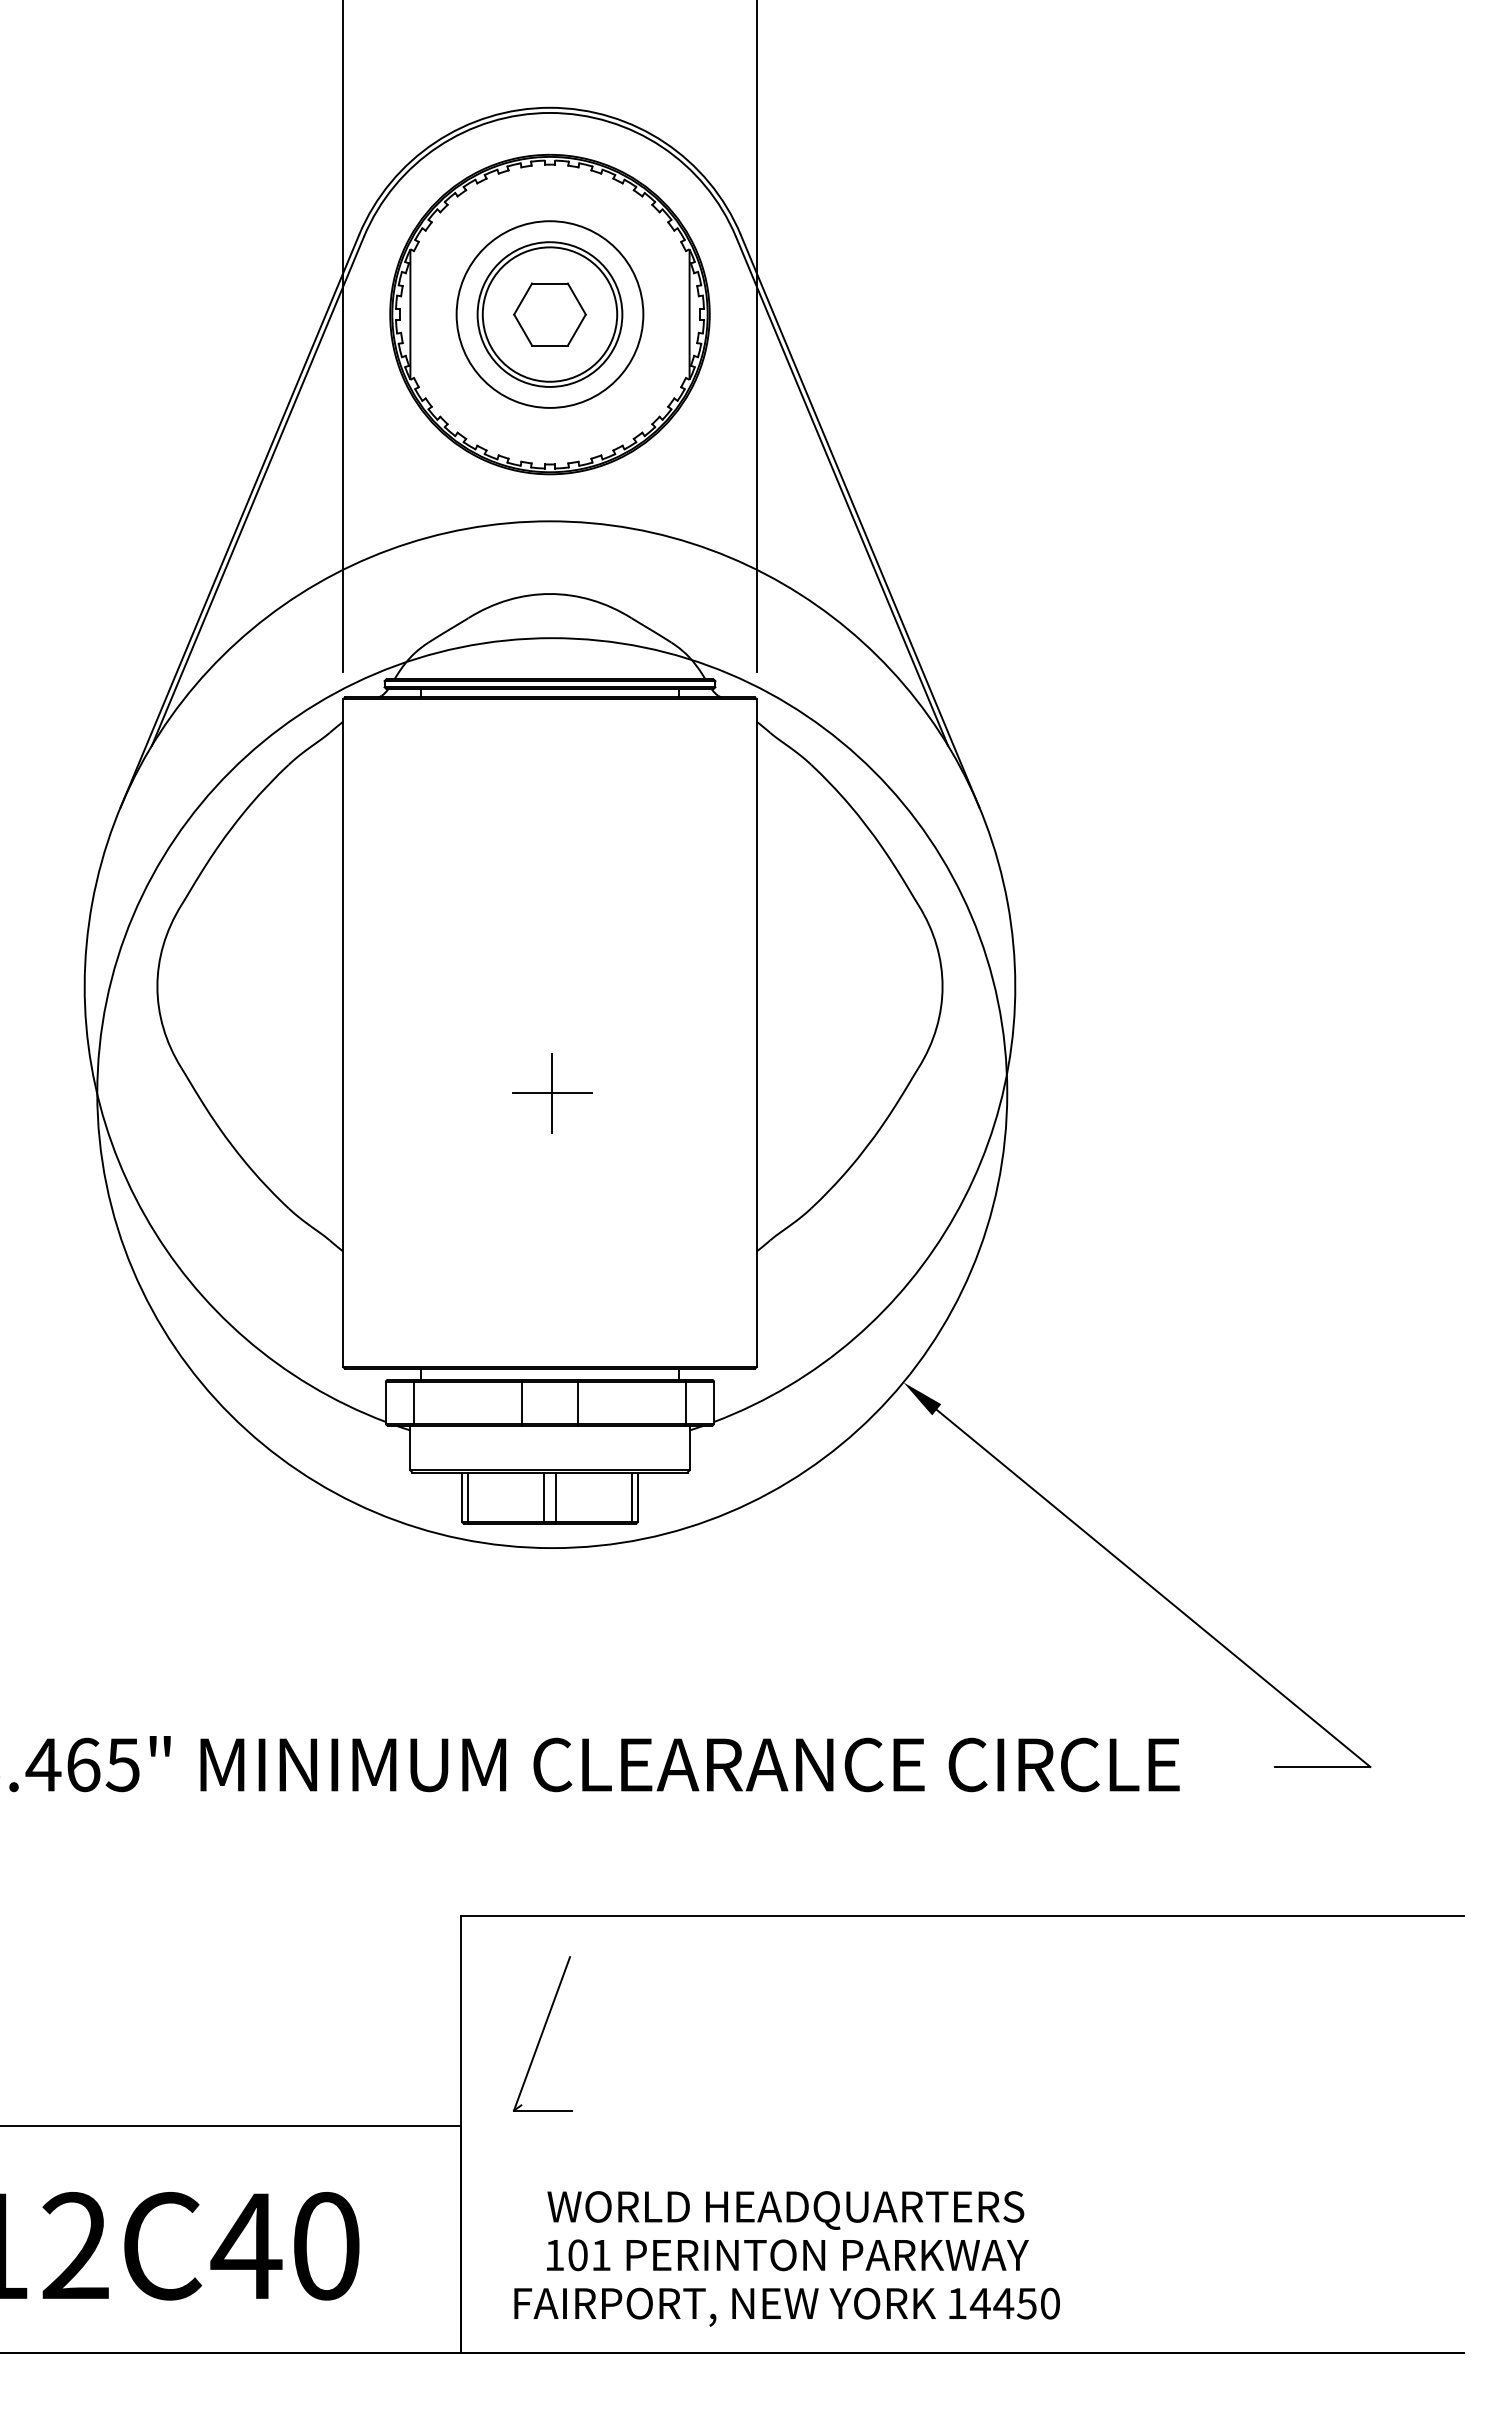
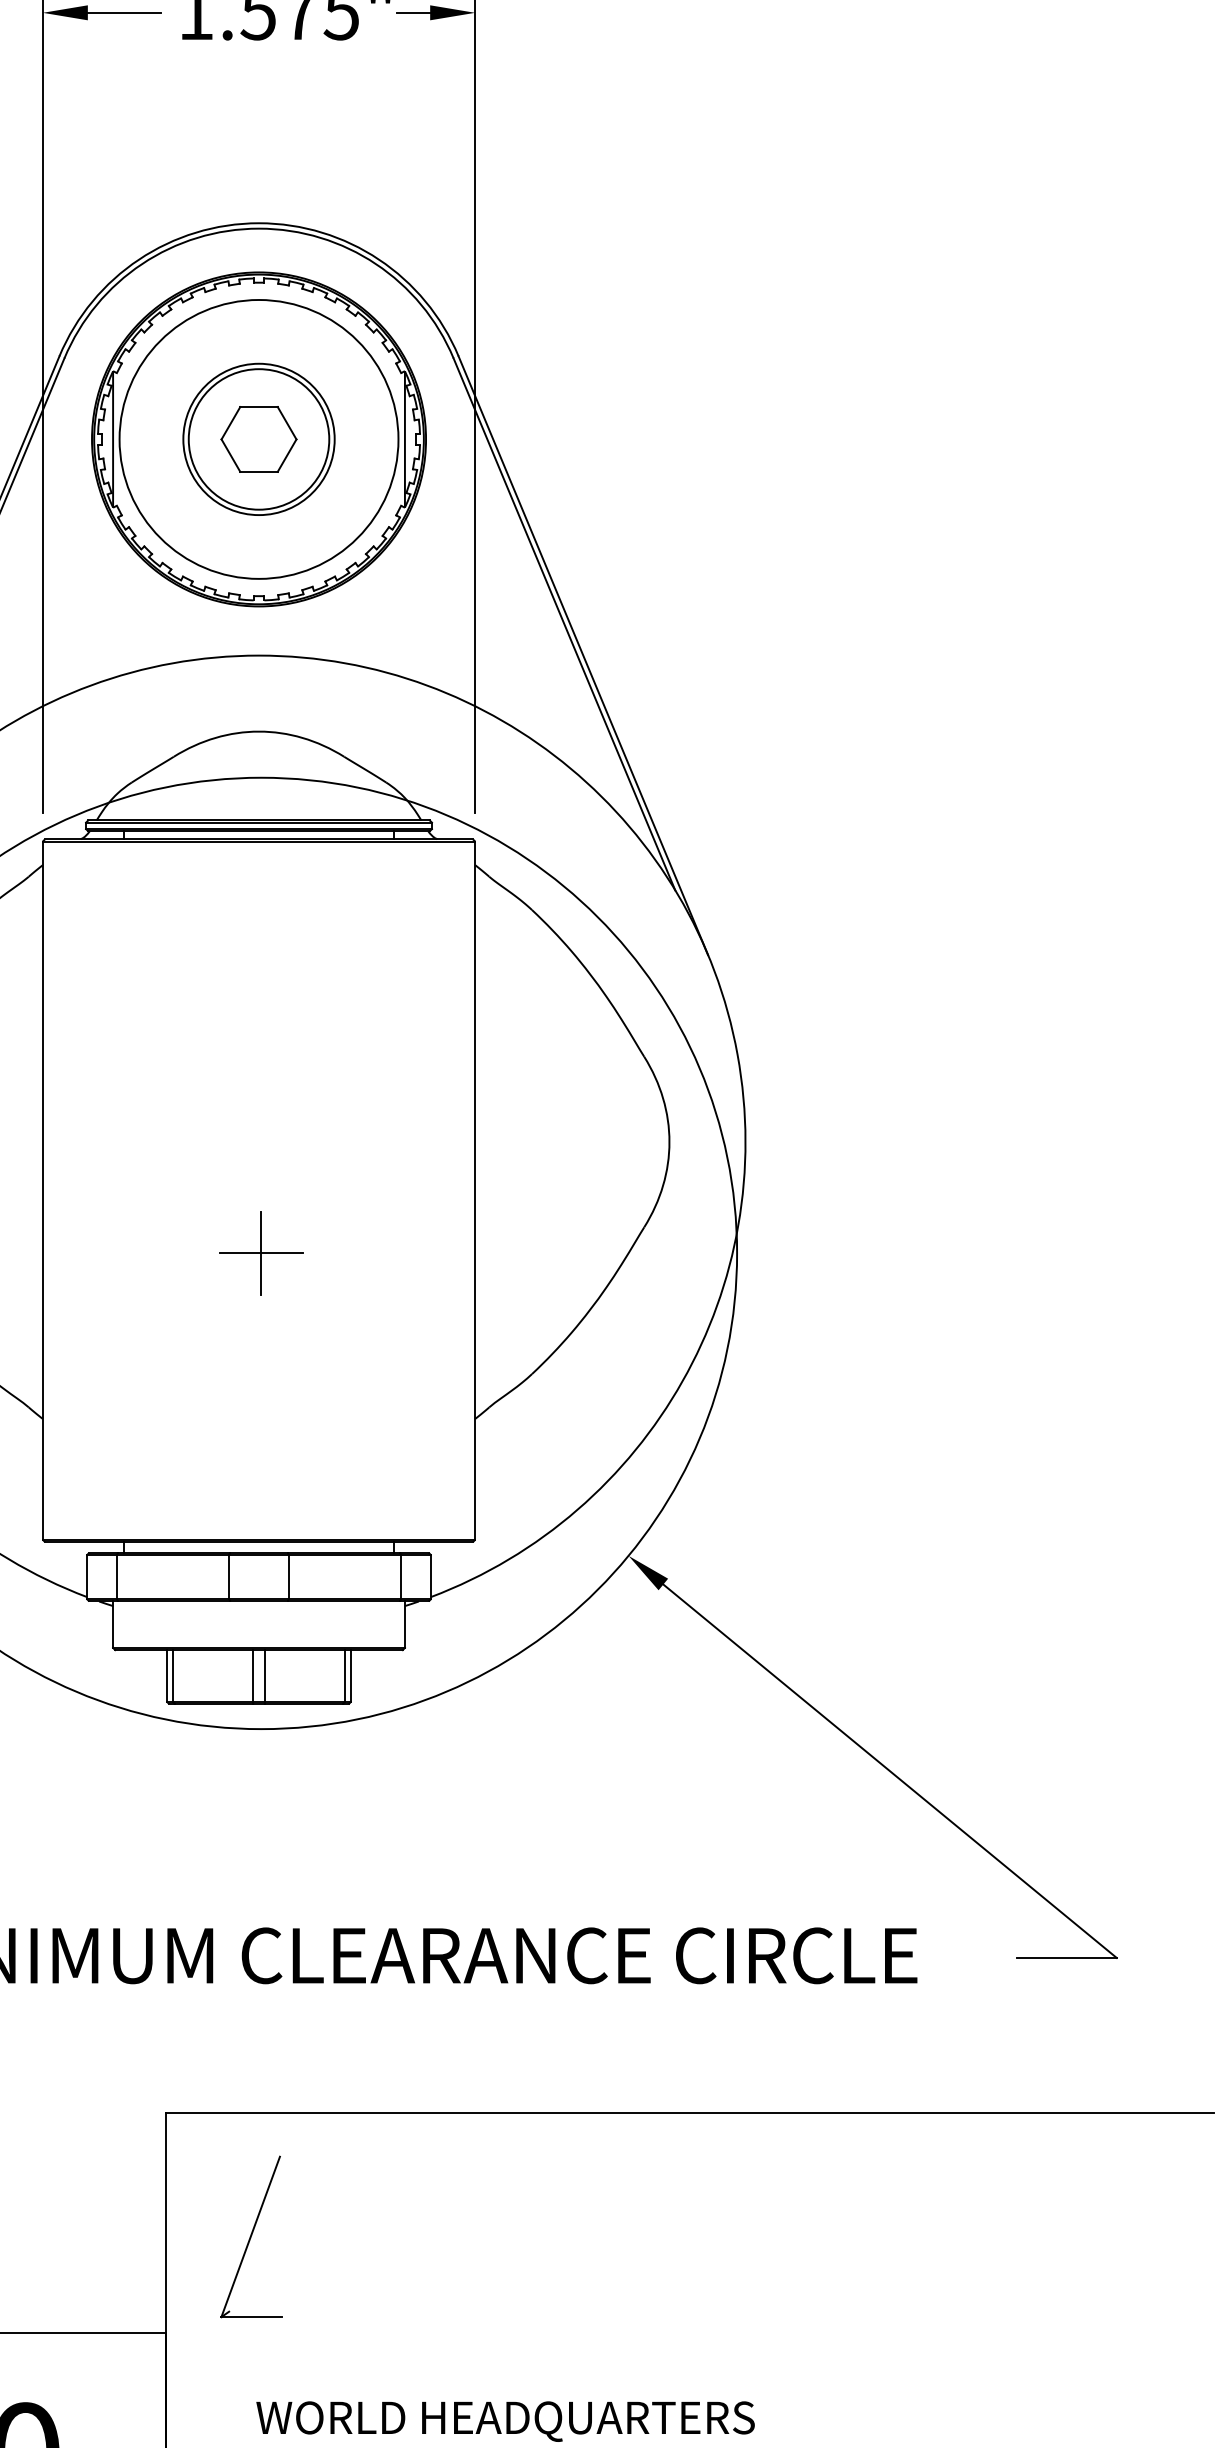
circle: (549, 314) -> (258, 439), size x1.43

